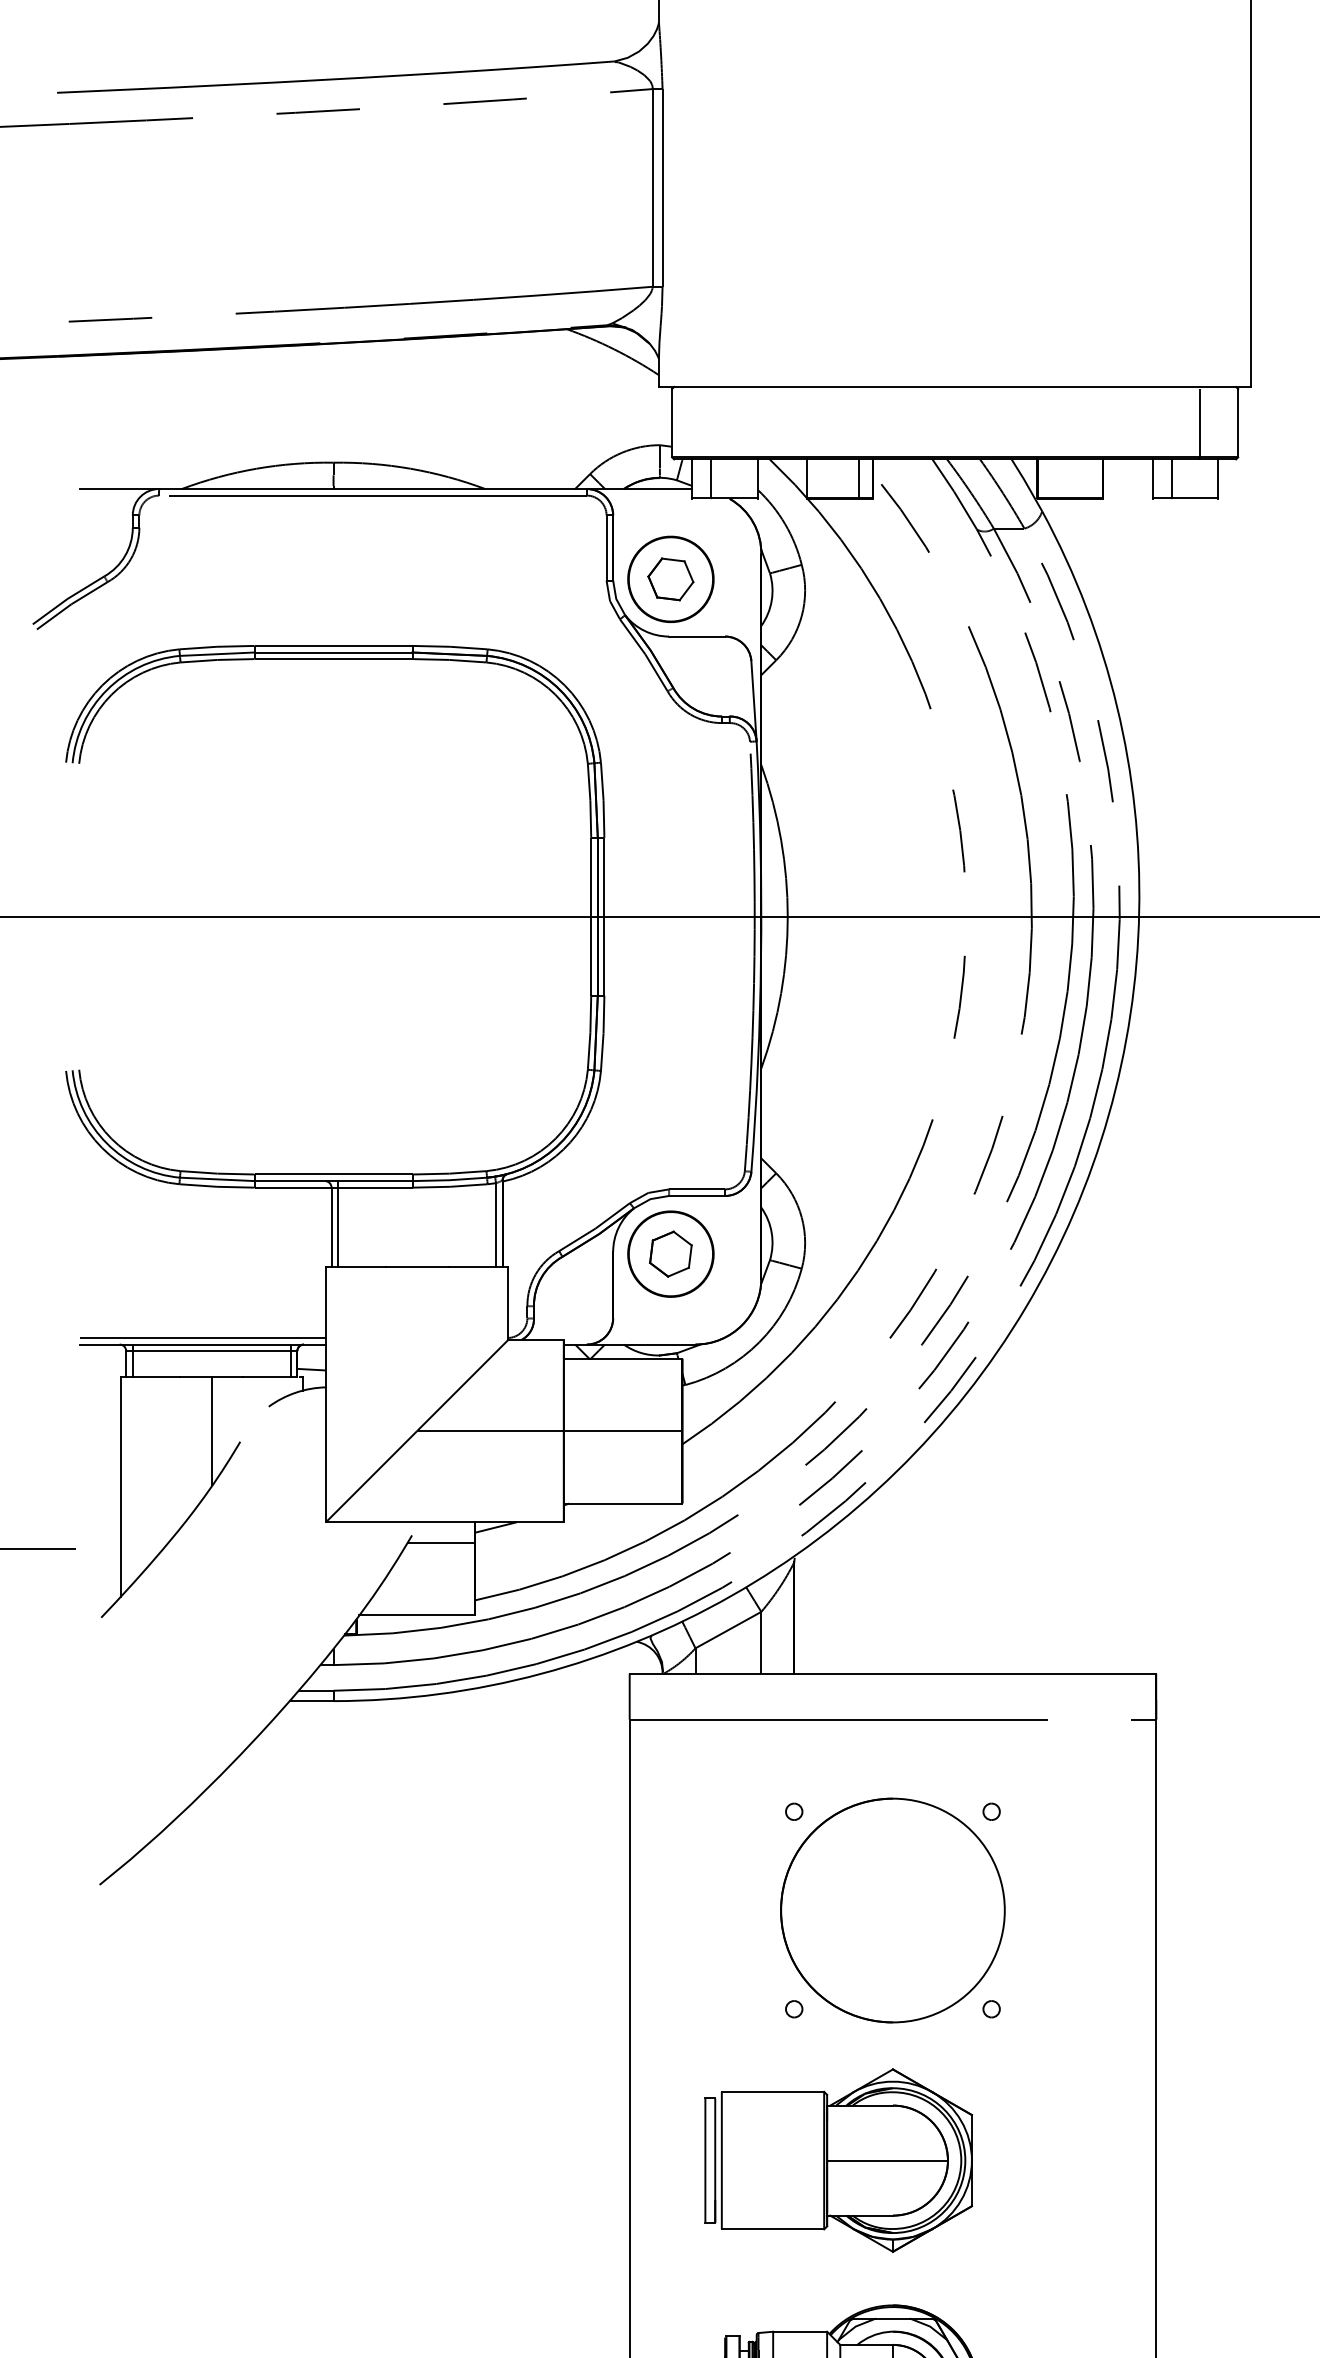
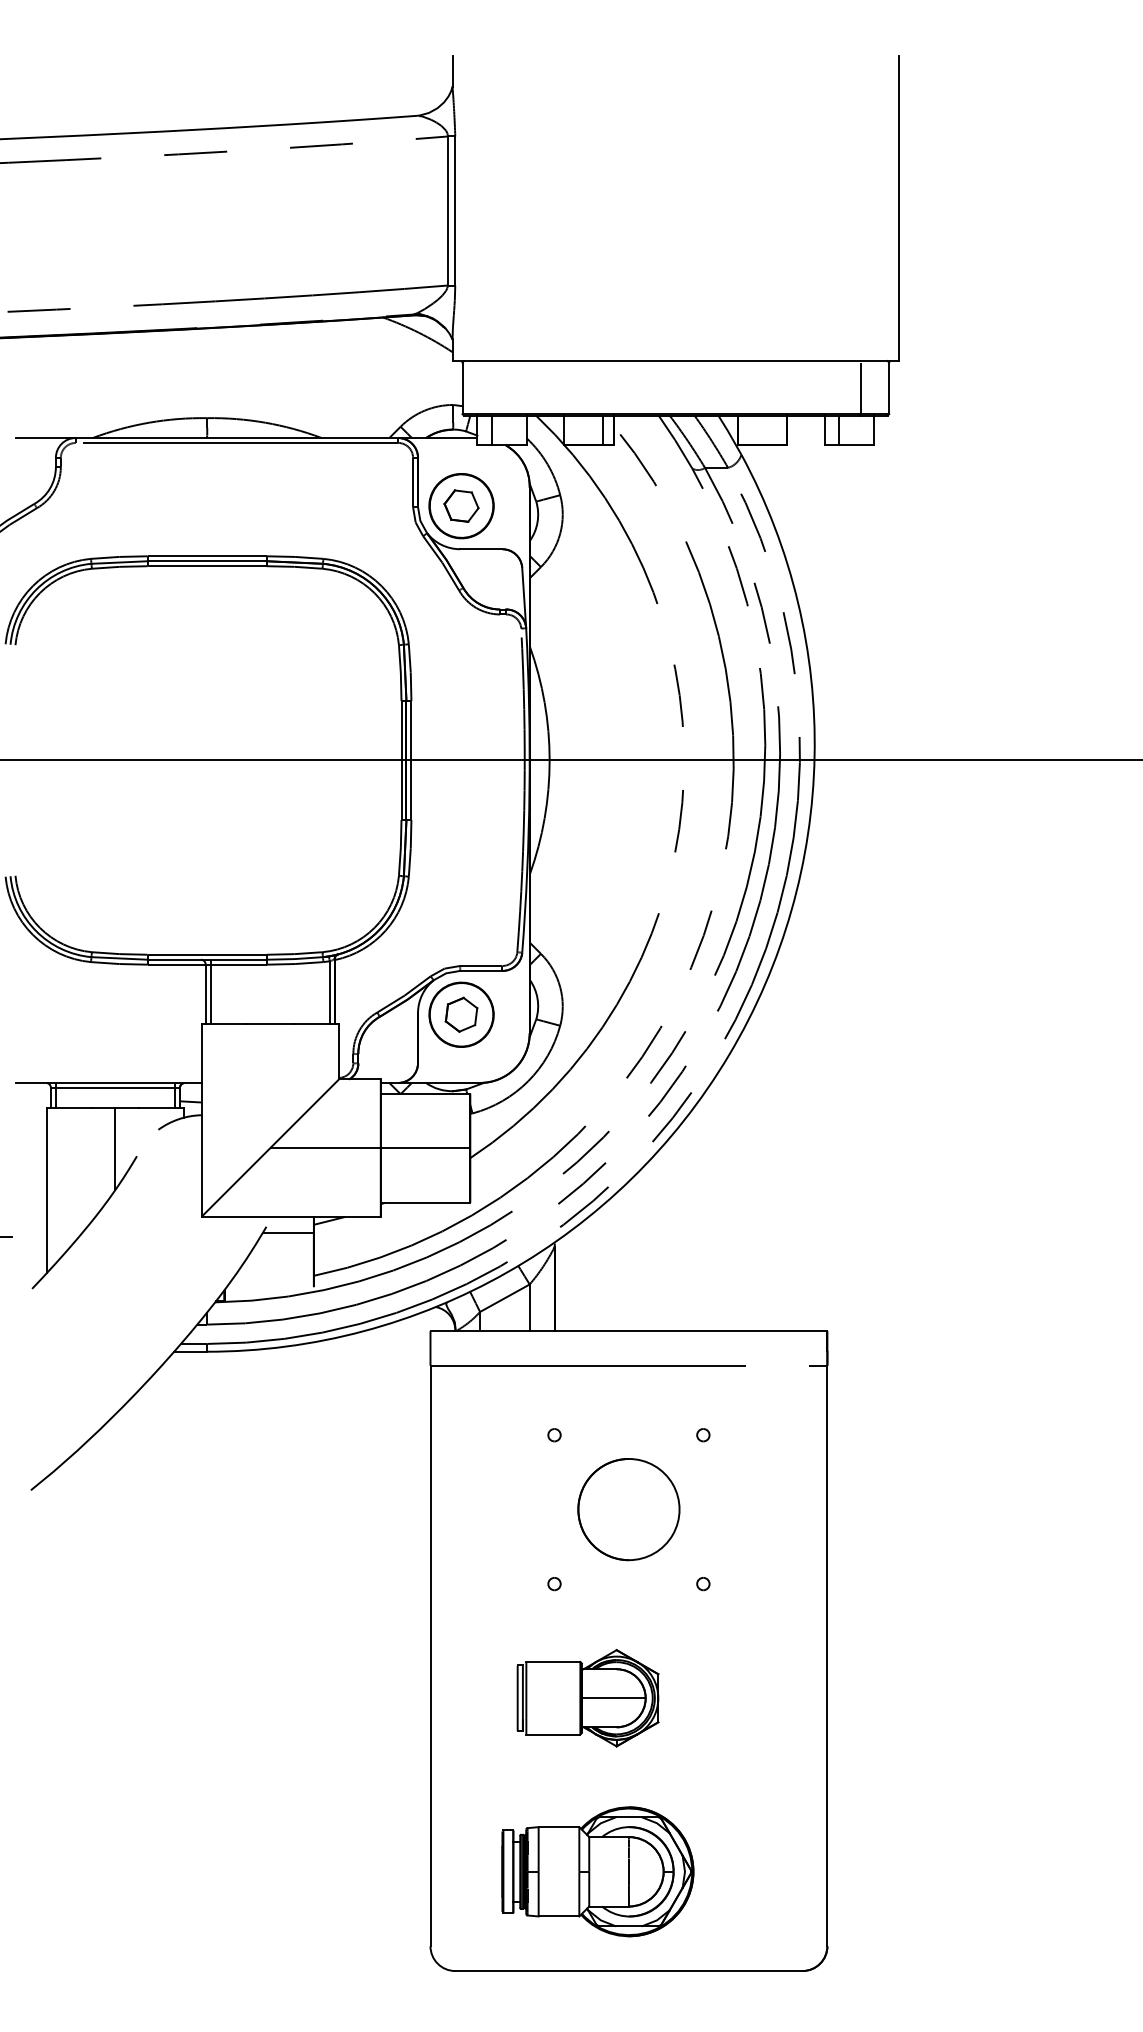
line: (202, 1338) -> (108, 1078), removed
line: (416, 1615) -> (269, 1287), removed
part: (892, 1910) -> (628, 1509), size x0.6
part: (837, 2161) -> (587, 1698), size x0.7

